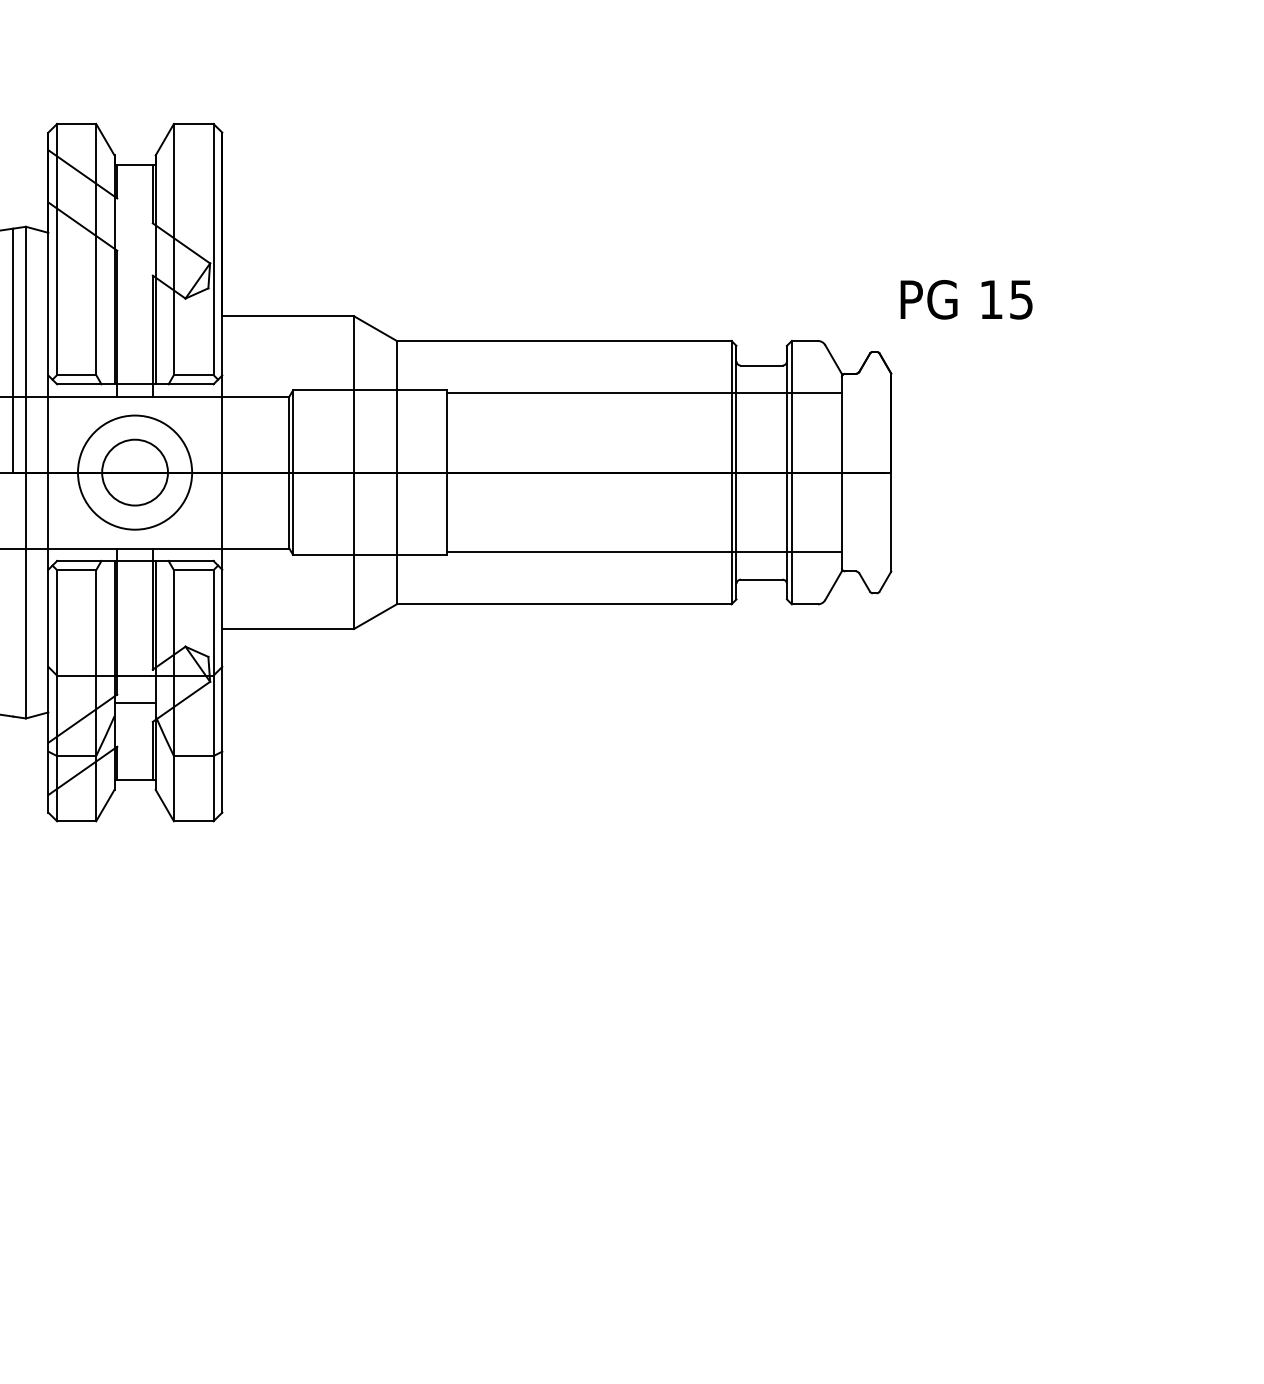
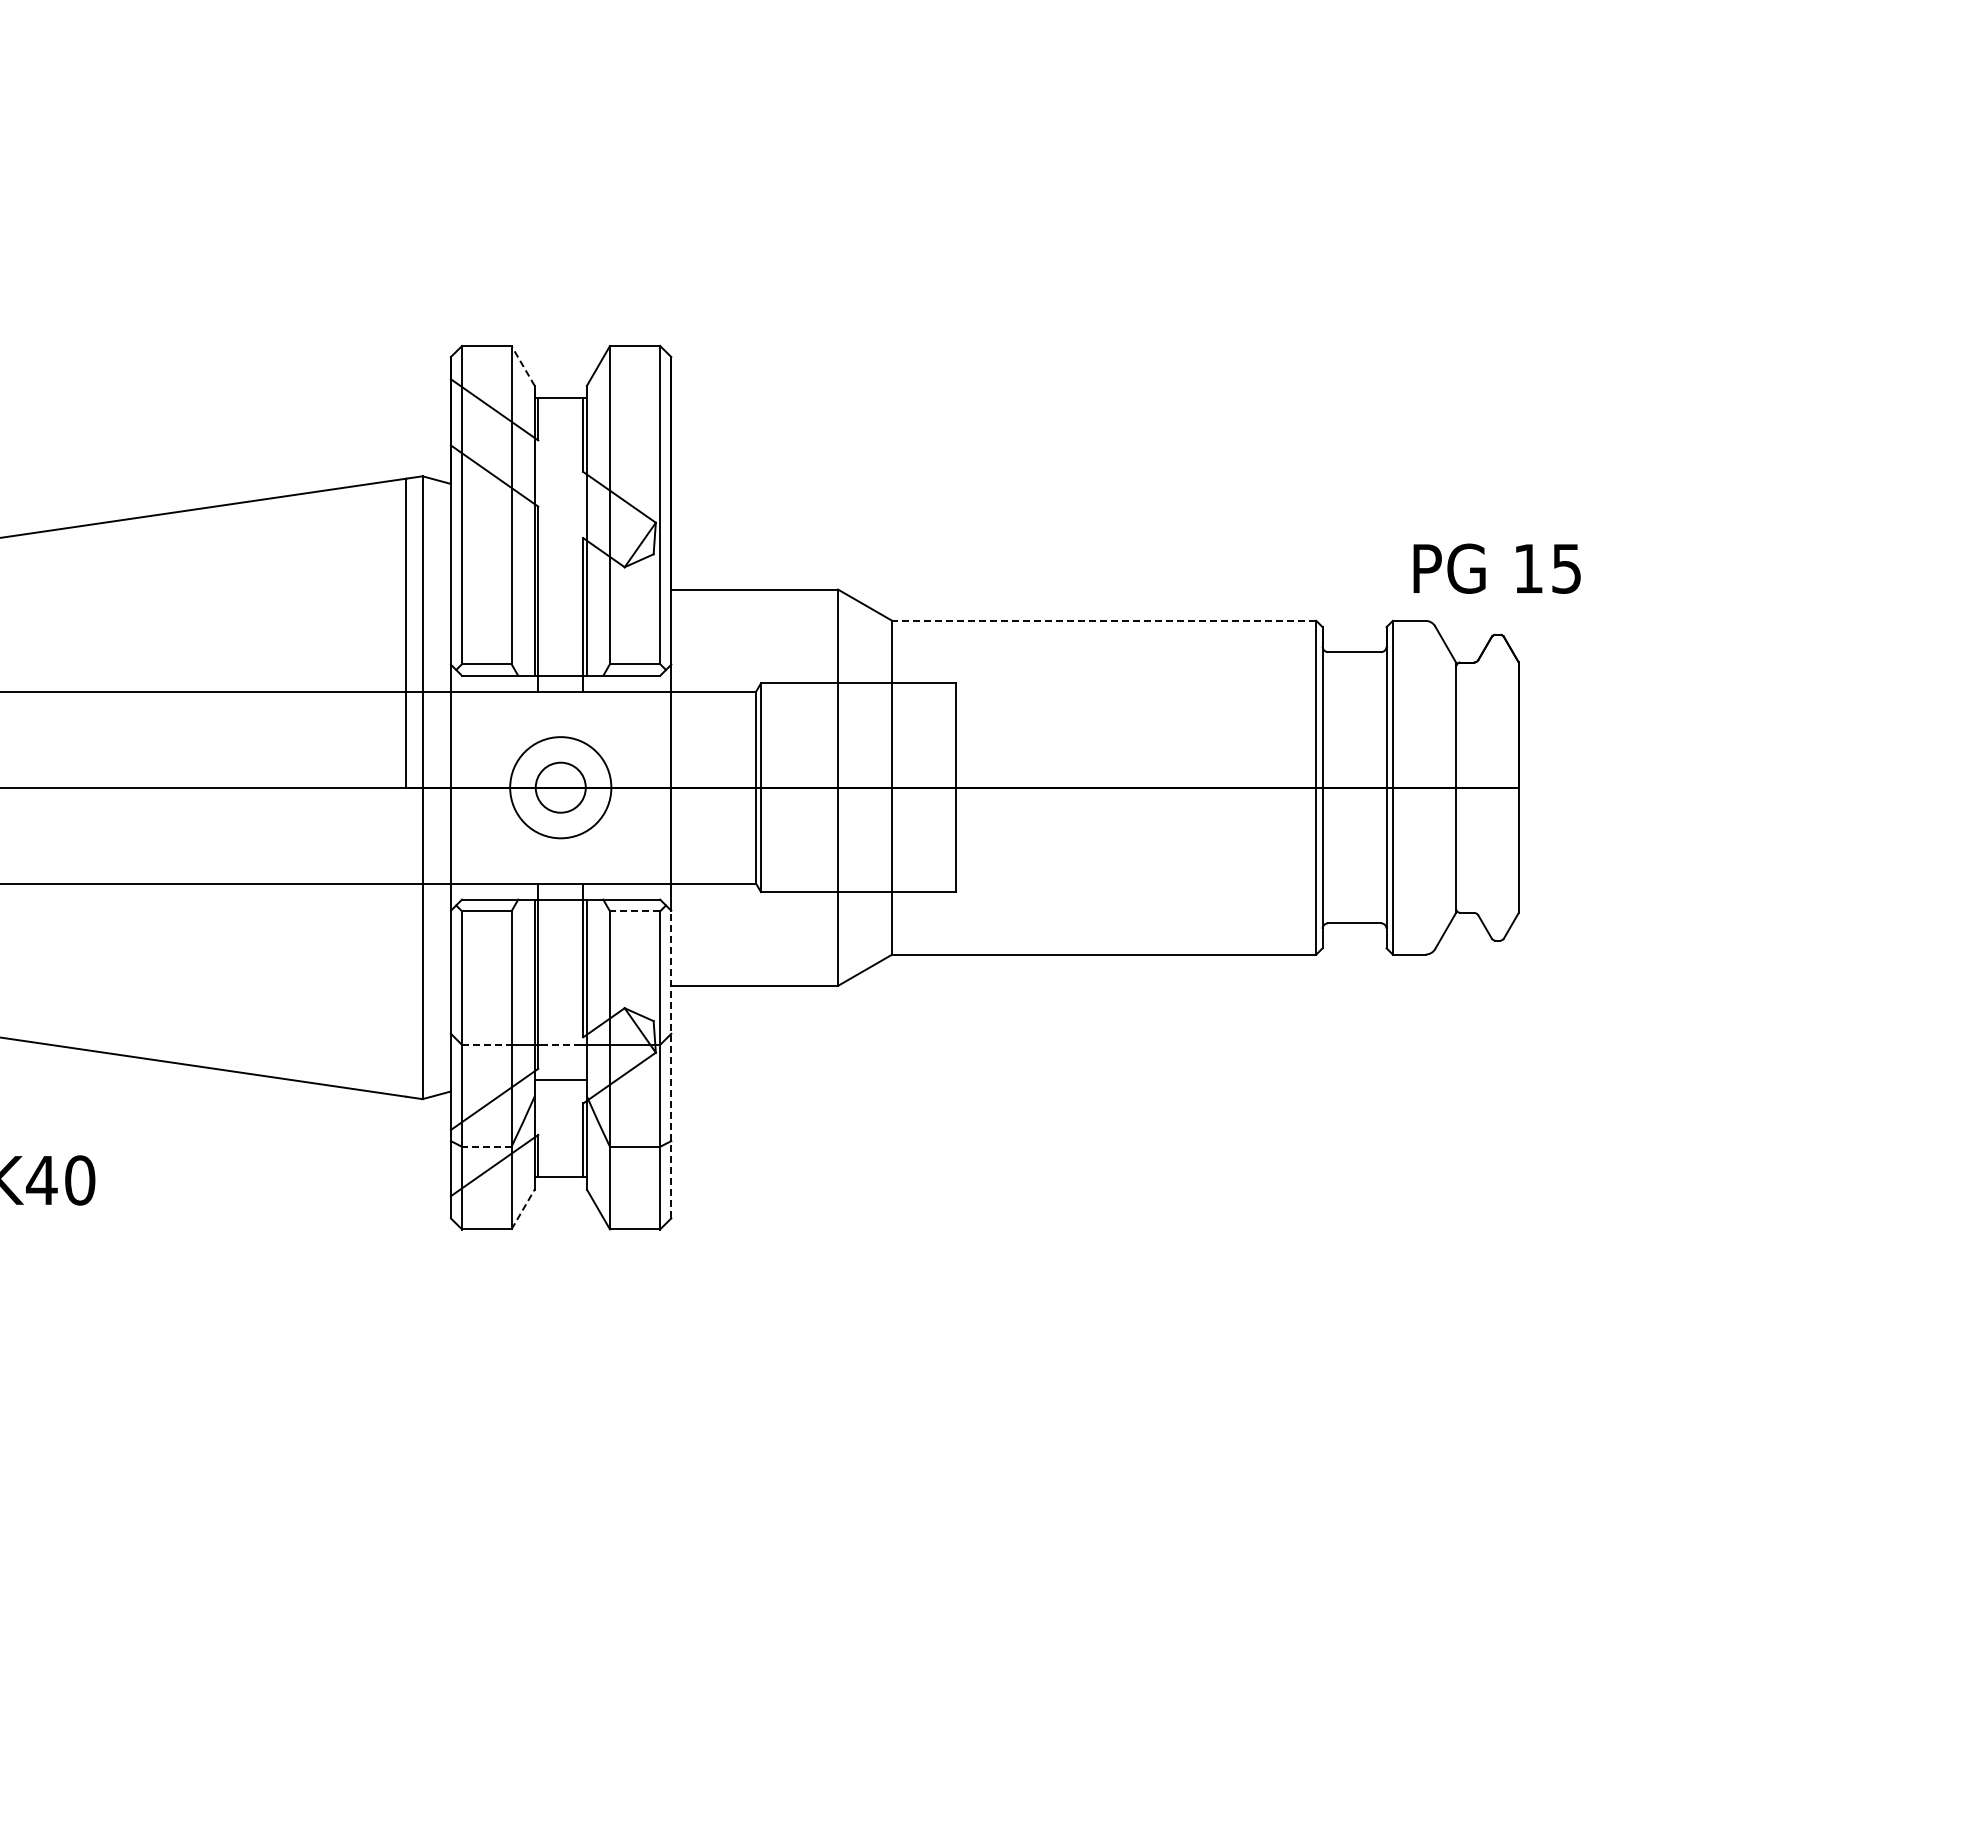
line: (104, 139) -> (522, 365), solid -> dashed
text: (966, 299) -> (1496, 568), moved
line: (563, 340) -> (1103, 620), solid -> dashed
line: (644, 392) -> (1205, 686), removed
circle: (134, 472) -> (560, 787), size x0.6
circle: (134, 472) -> (560, 787), size x0.7
line: (644, 552) -> (1205, 888), removed
line: (193, 570) -> (634, 911), solid -> dashed
line: (76, 675) -> (486, 1044), solid -> dashed
line: (134, 675) -> (560, 1044), solid -> dashed
line: (222, 691) -> (671, 1064), solid -> dashed
line: (76, 755) -> (486, 1146), solid -> dashed
line: (105, 805) -> (523, 1209), solid -> dashed

